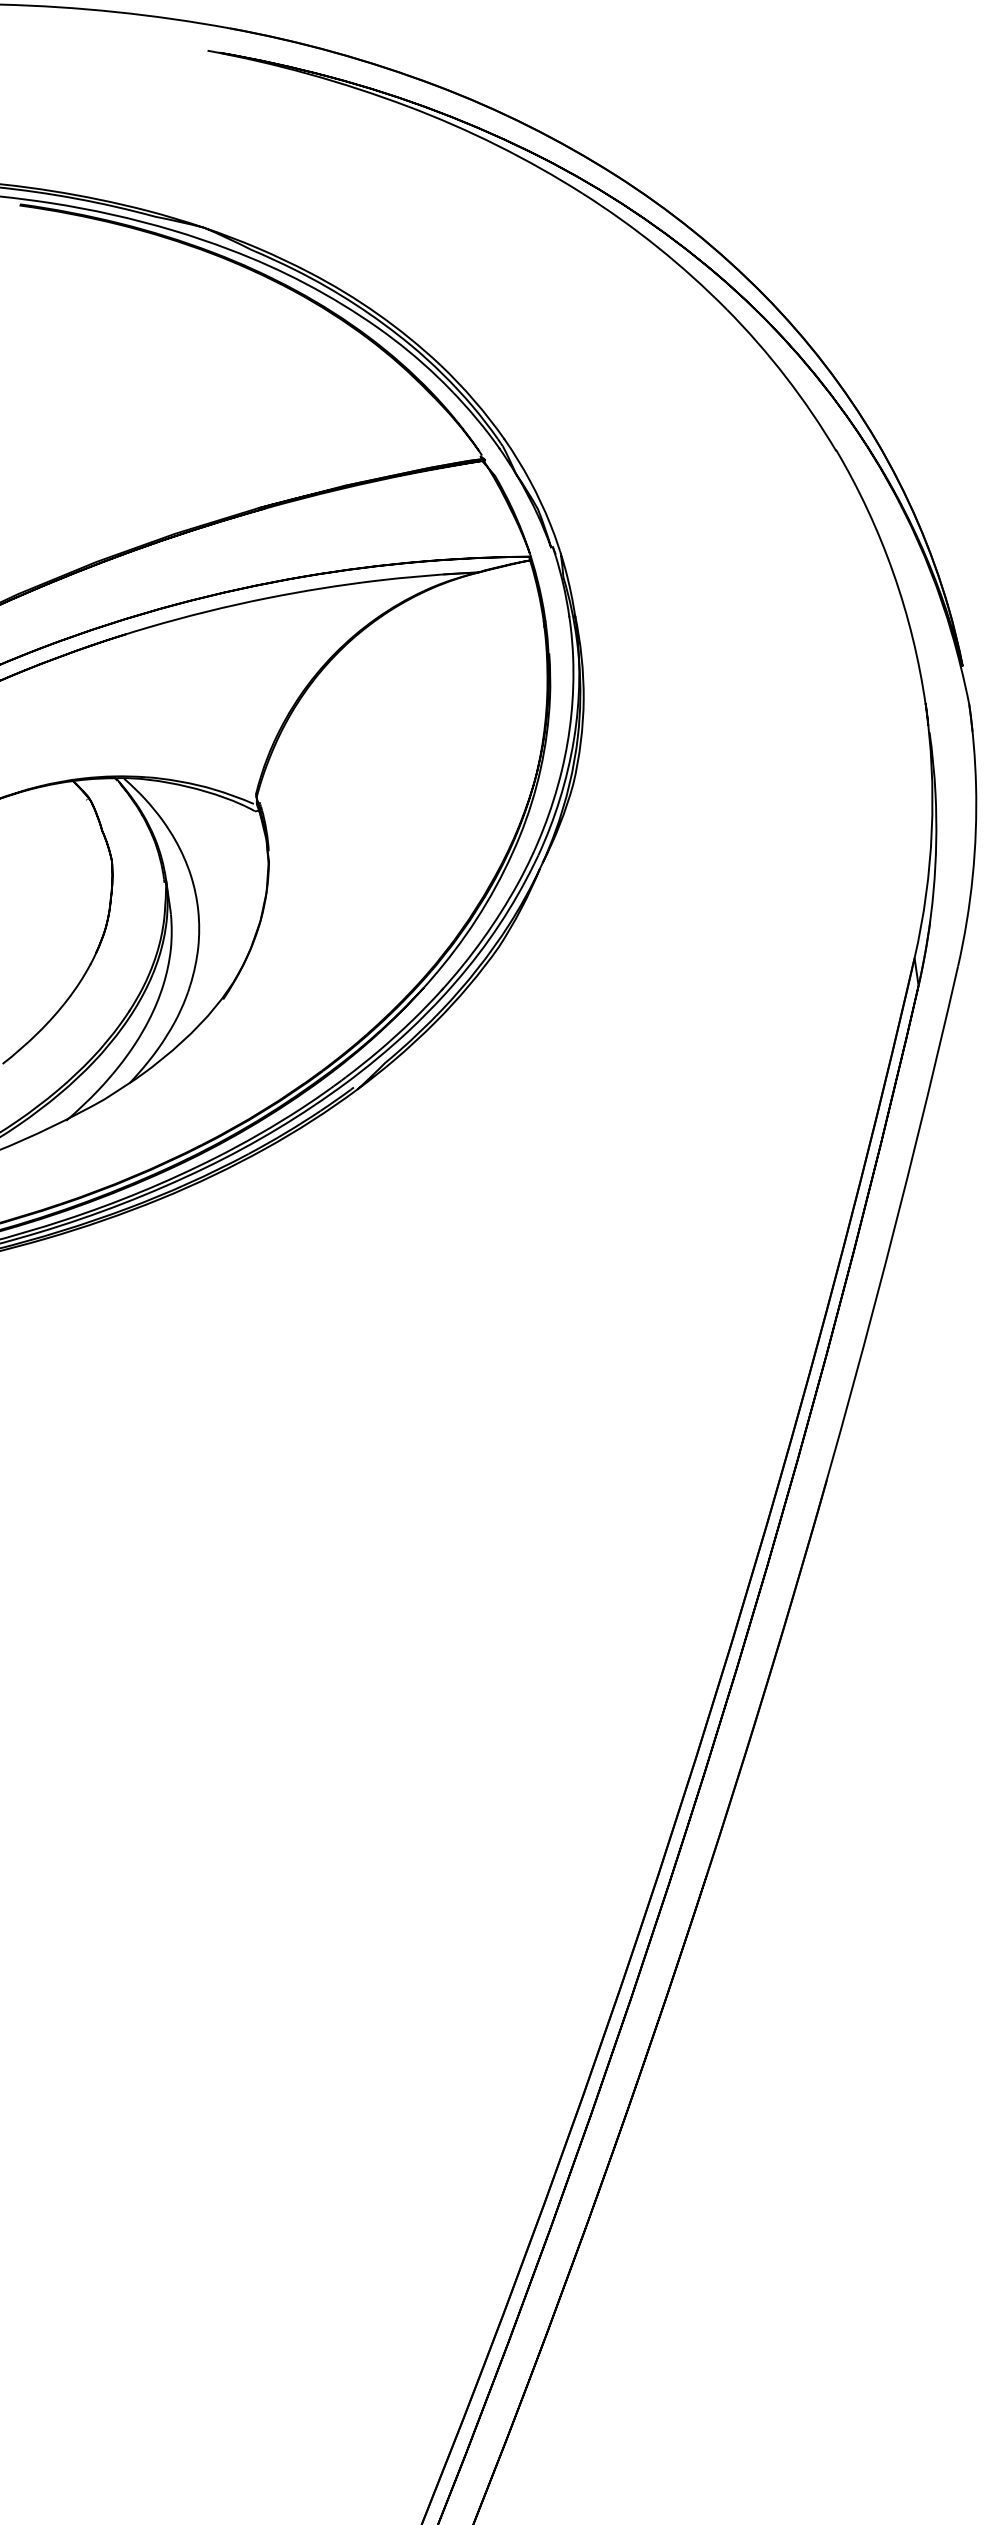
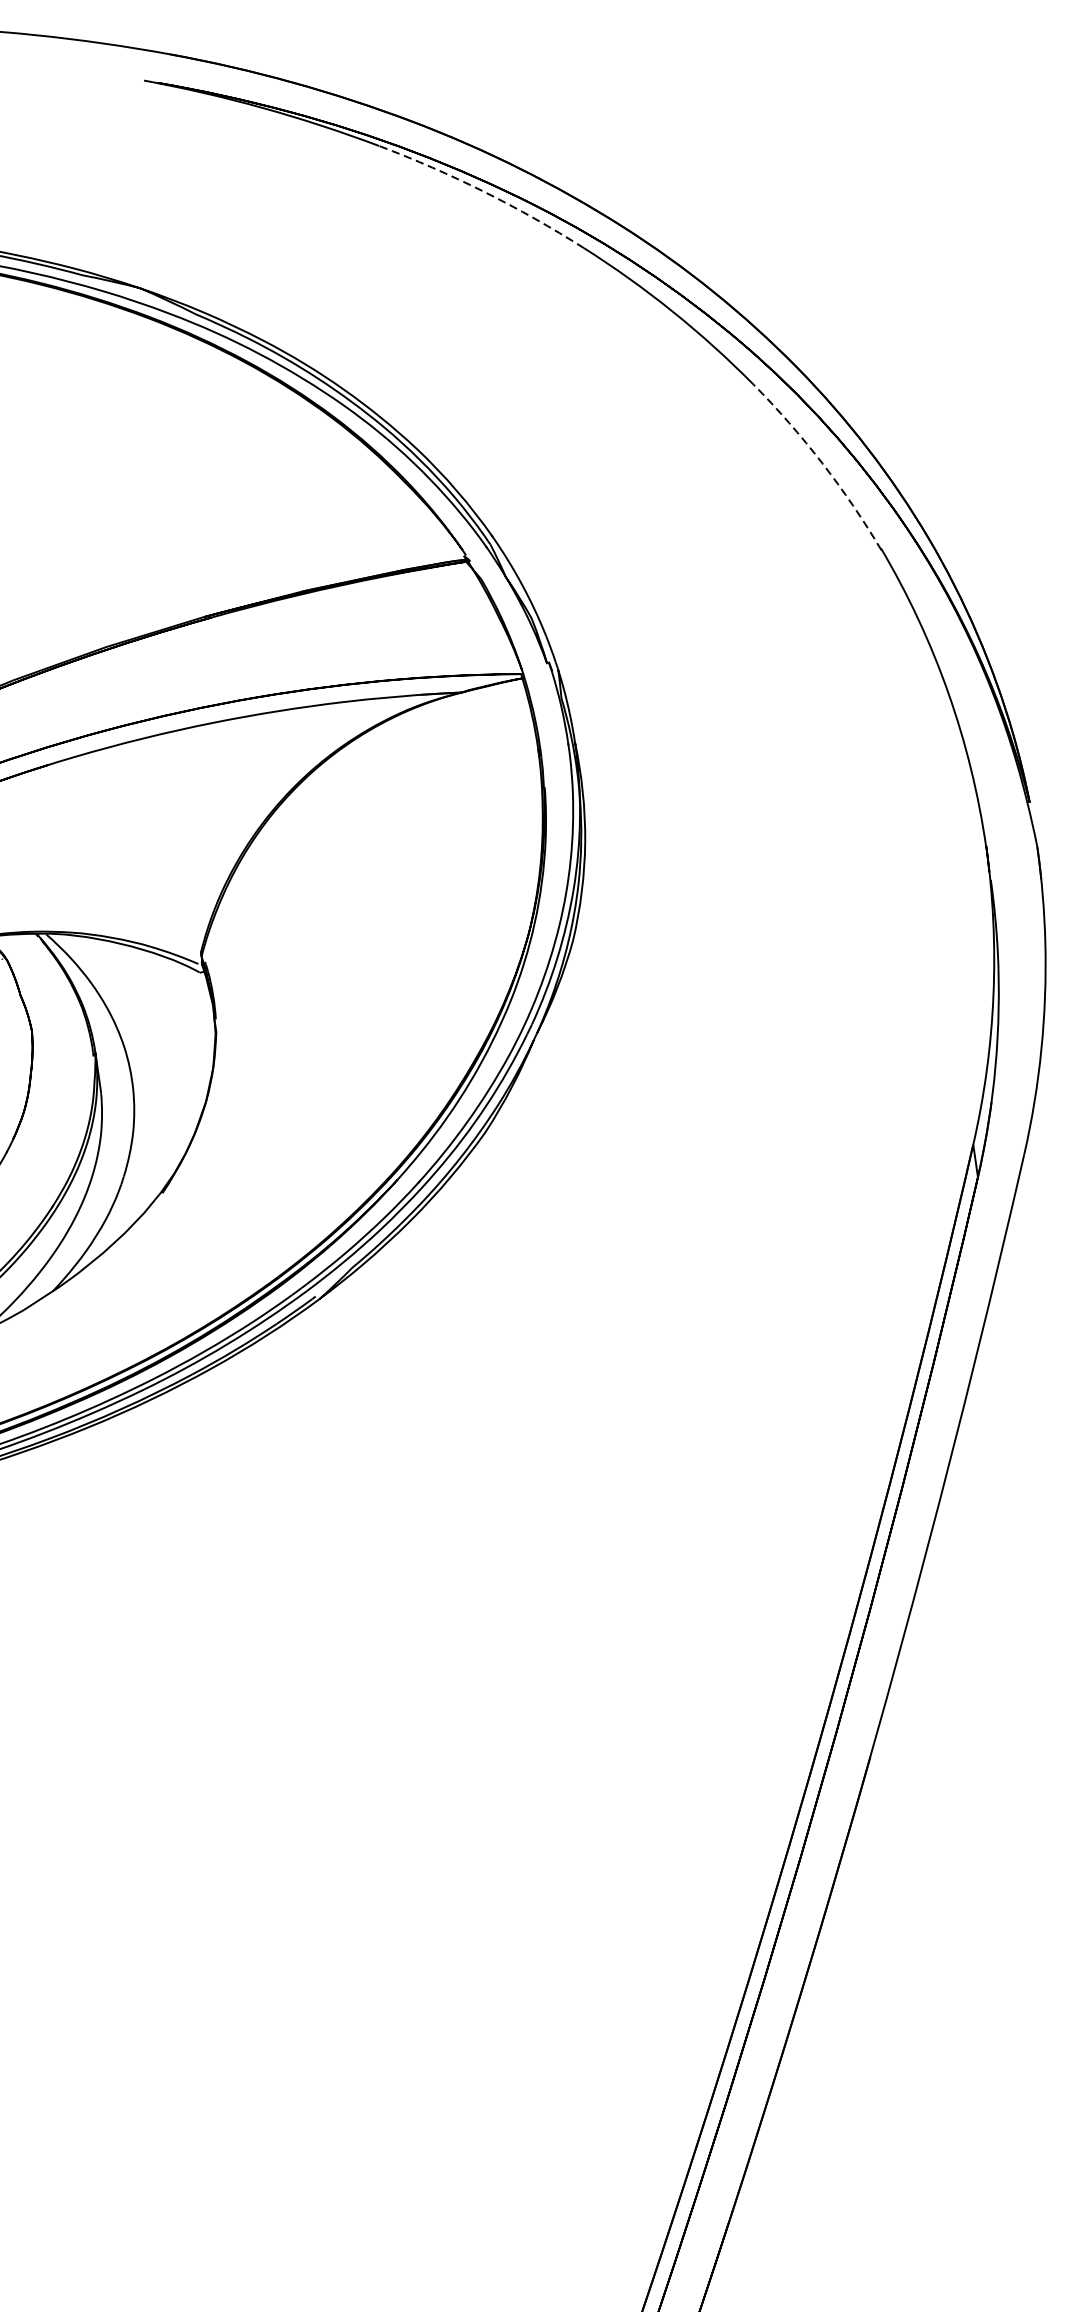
arc: (497, 145) -> (484, 191), solid -> dashed
arc: (785, 377) -> (821, 463), solid -> dashed

